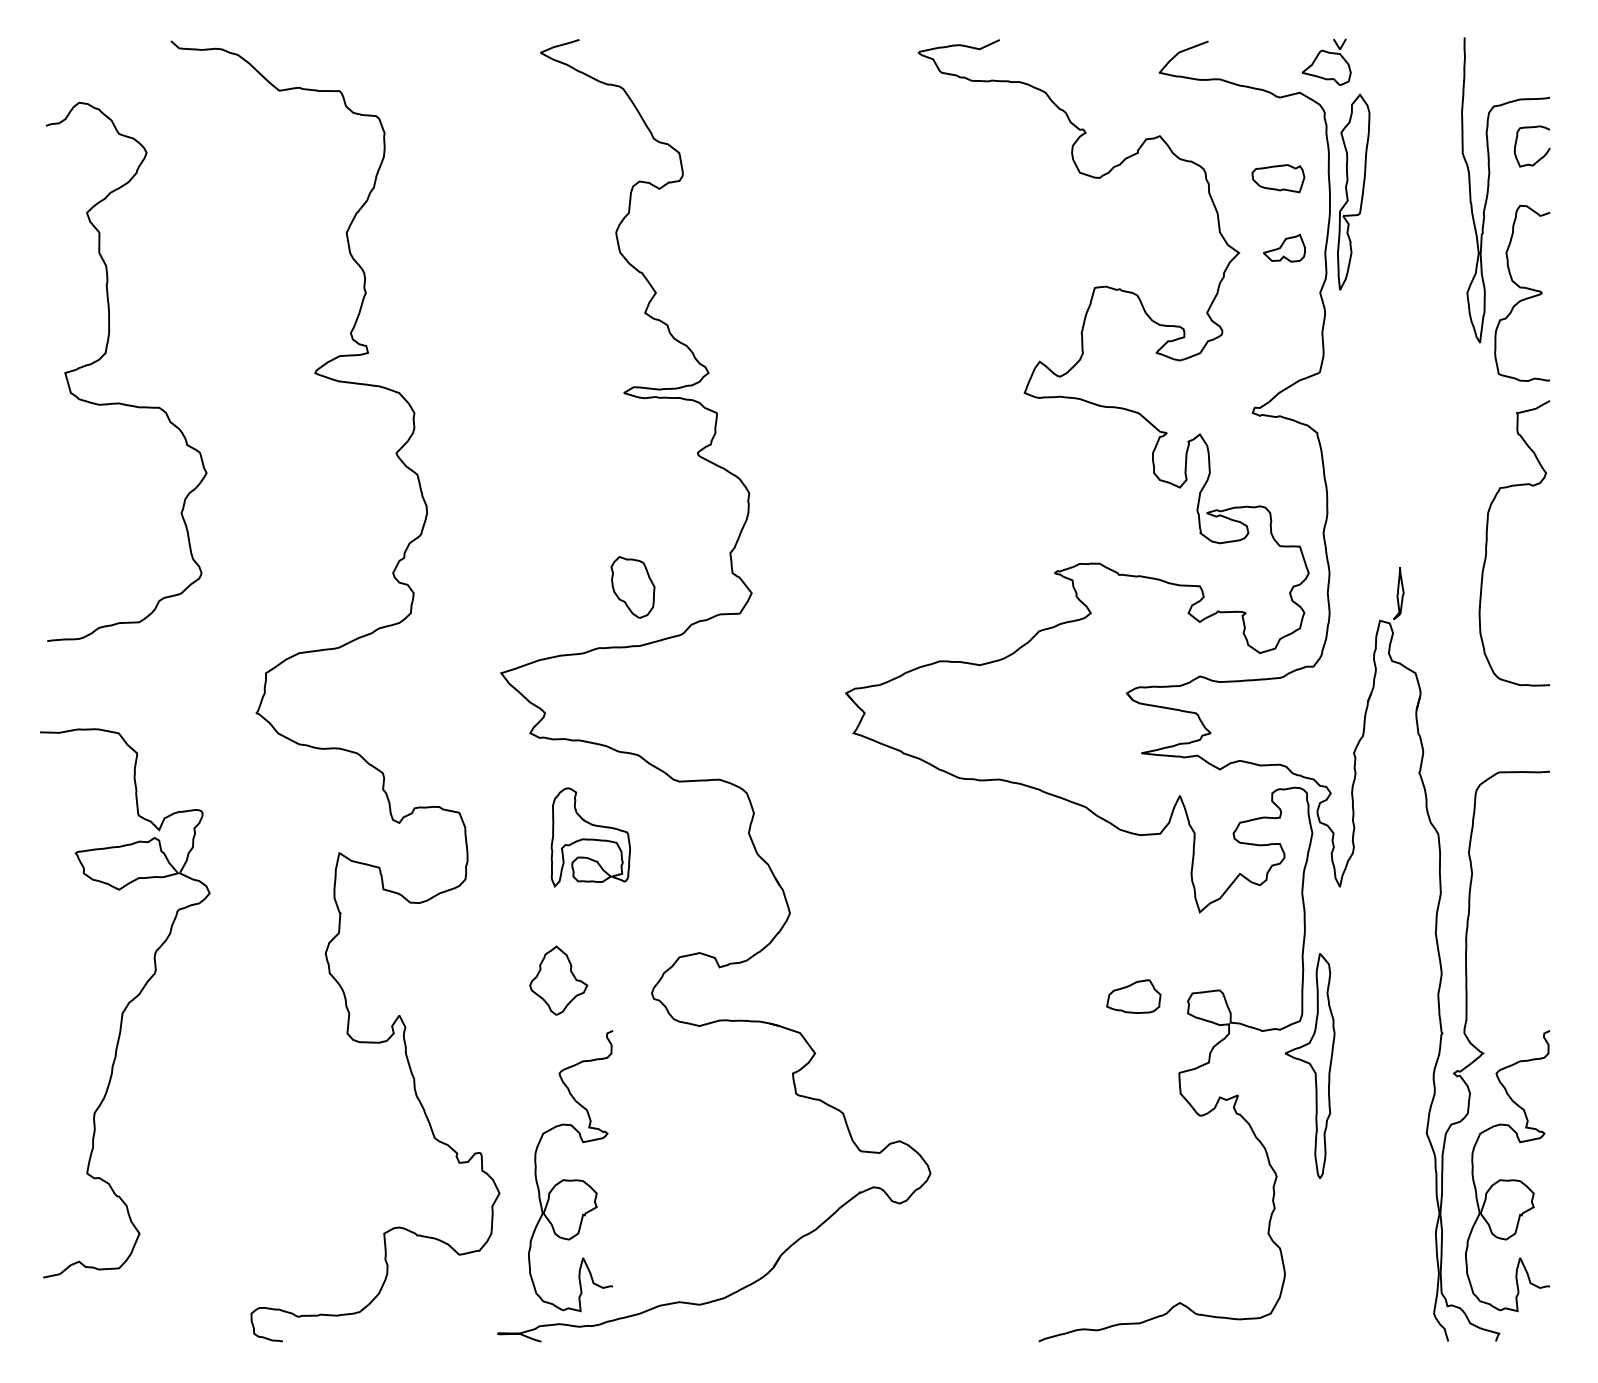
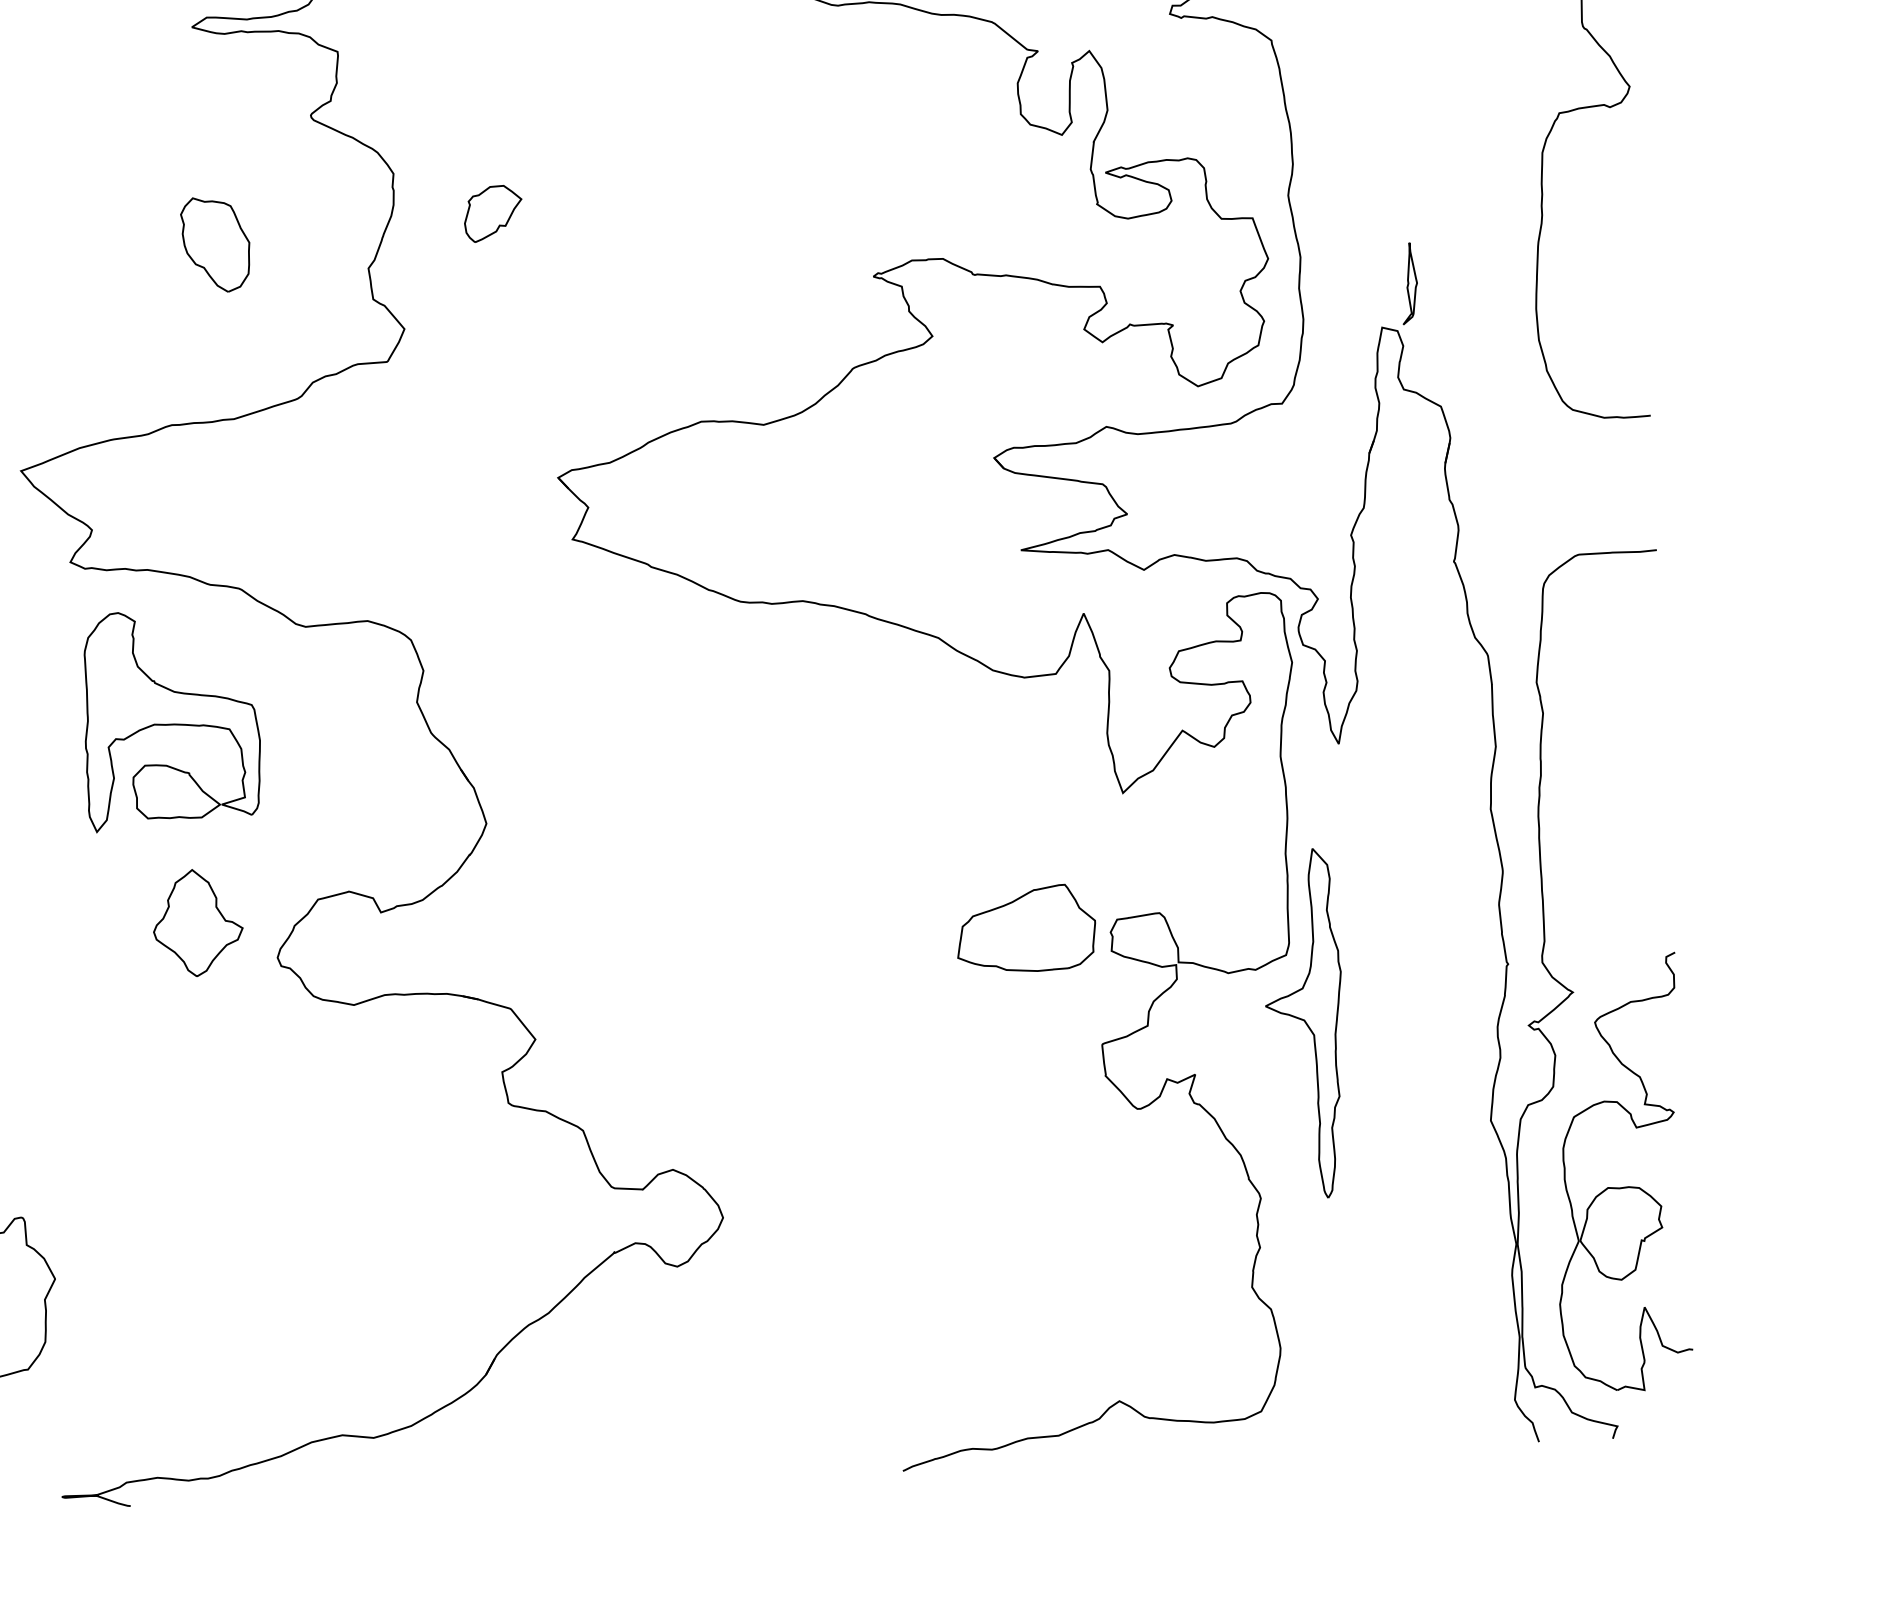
part: (811, 521) -> (492, 213), added
part: (632, 587) -> (215, 244), moved
part: (590, 837) -> (171, 719), size x1.43
part: (558, 980) -> (197, 922), moved
part: (1133, 996) -> (1025, 928), size x1.67
part: (570, 1179) -> (164, 1252), removed

